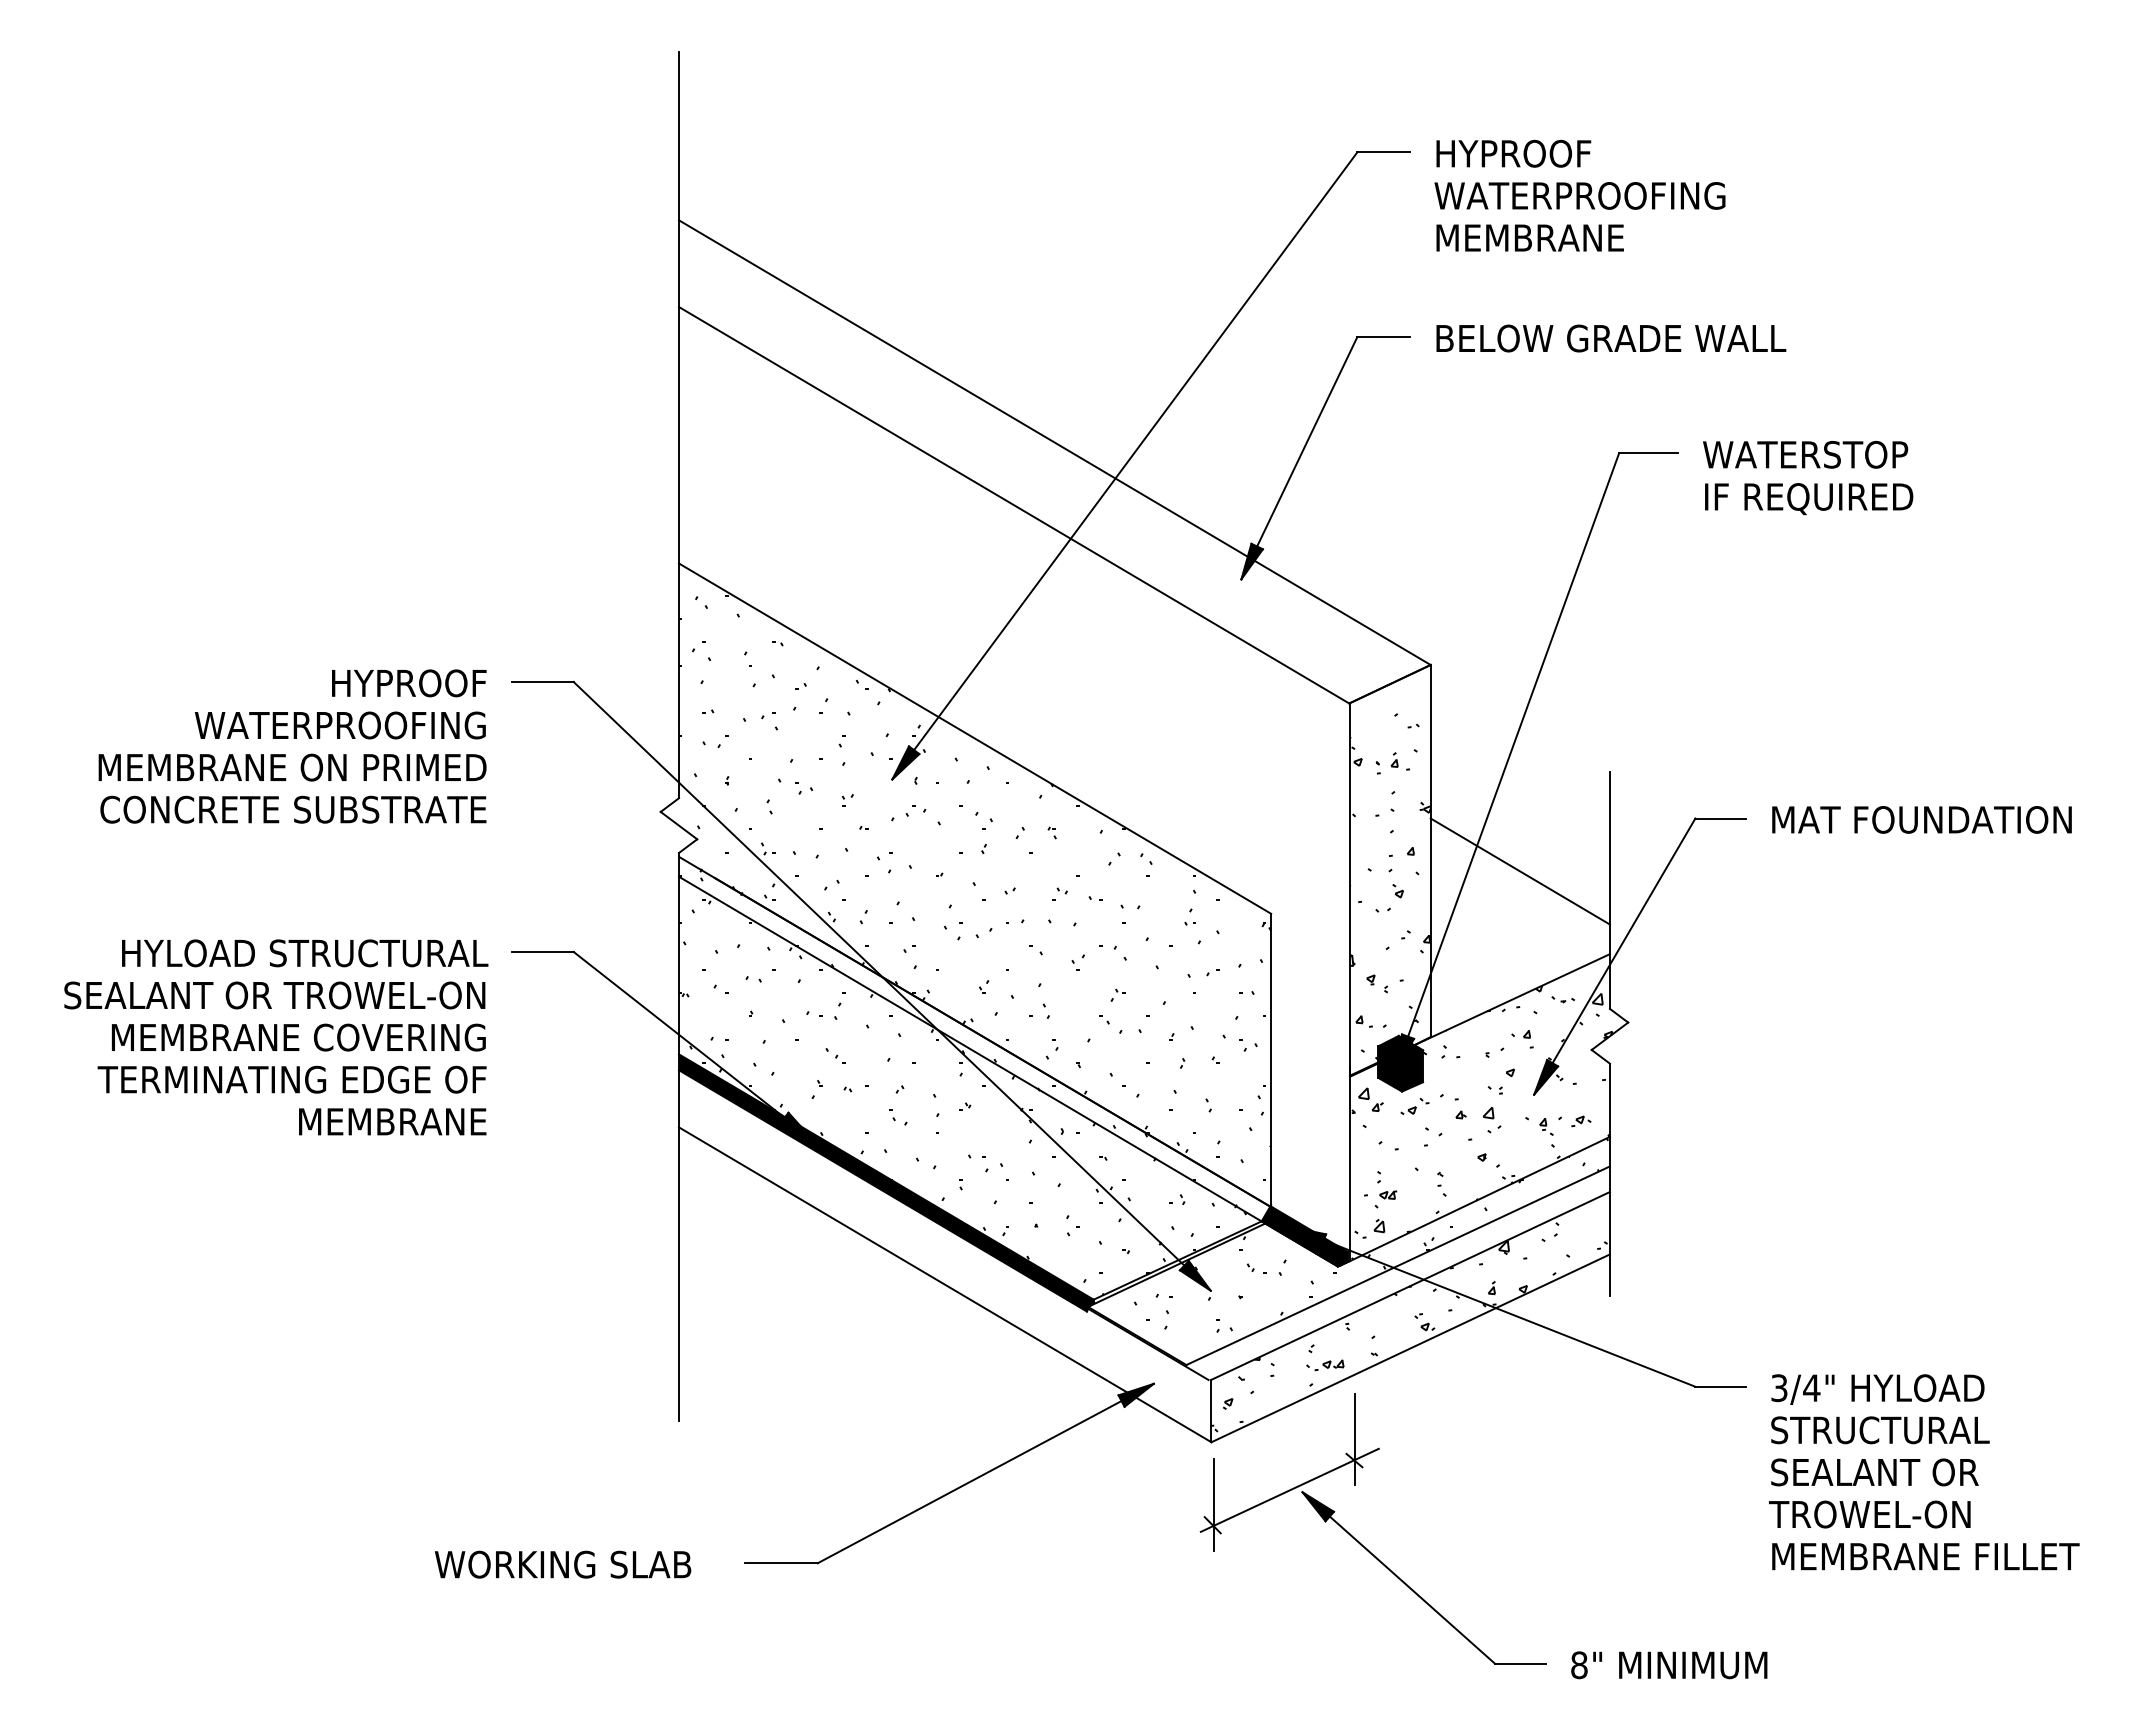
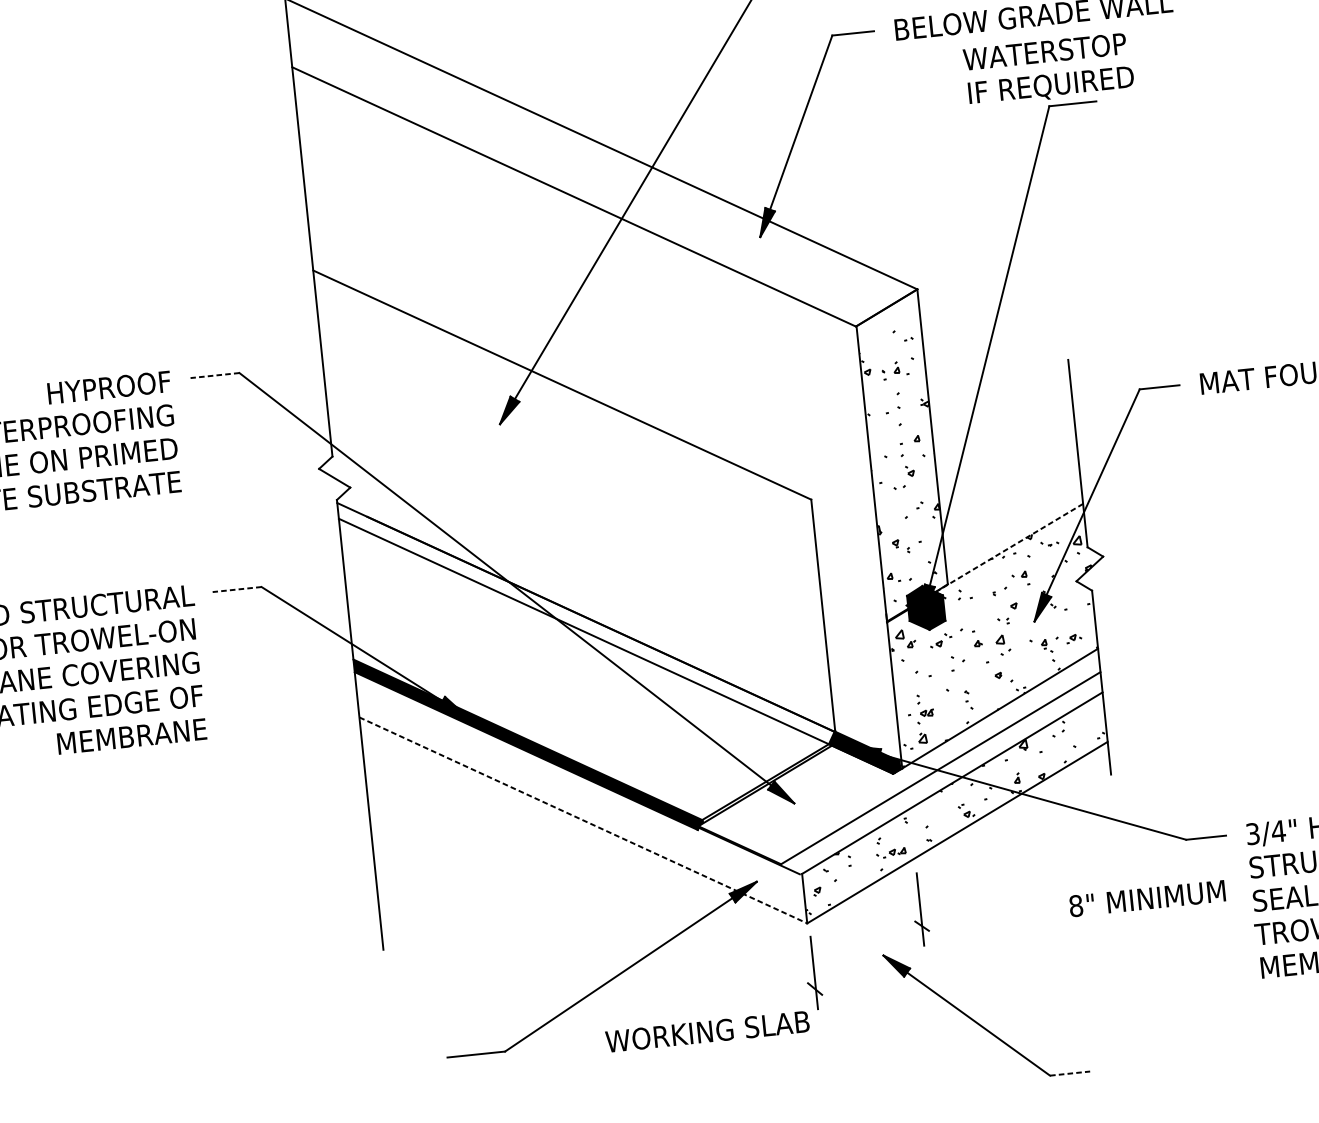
text: (1808, 478) -> (1049, 70), moved
line: (542, 681) -> (214, 375), solid -> dashed
line: (1519, 871) -> (1004, 445), removed
hatch: (974, 945) -> (578, 549), removed
line: (542, 951) -> (236, 589), solid -> dashed
line: (1512, 999) -> (1009, 547), solid -> dashed
hatch: (1371, 1236) -> (917, 747), removed
line: (945, 1285) -> (583, 820), solid -> dashed
line: (1289, 1489) -> (872, 954), removed
text: (562, 1564) -> (707, 1031), moved
line: (1520, 1663) -> (1070, 1073), solid -> dashed
text: (1669, 1665) -> (1147, 898), moved

